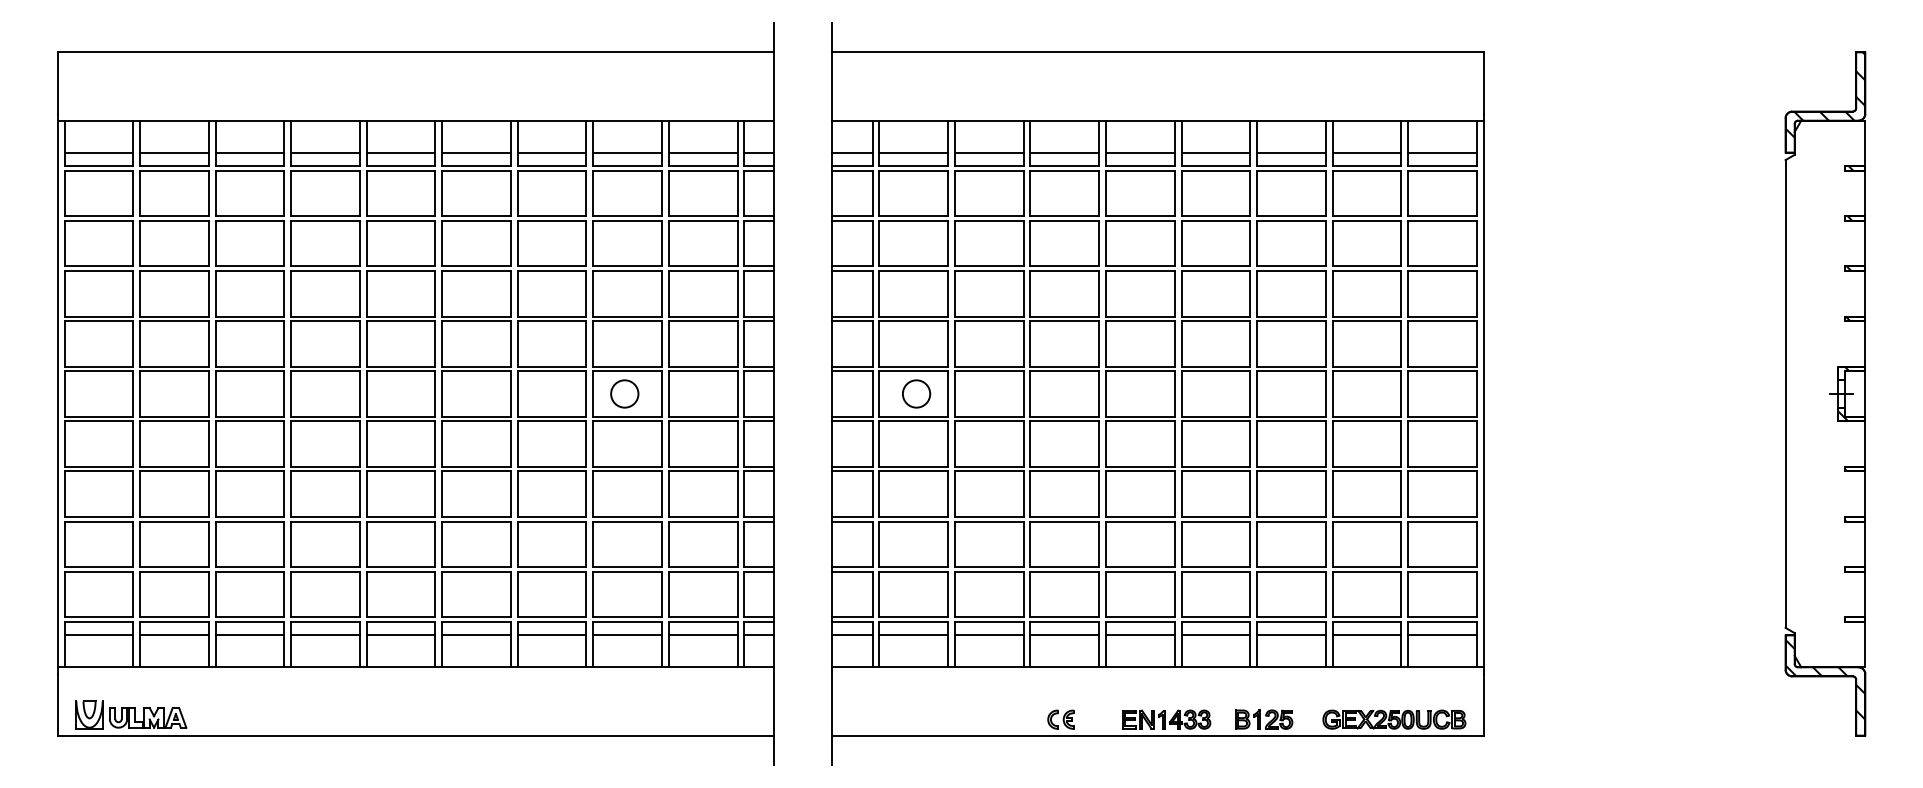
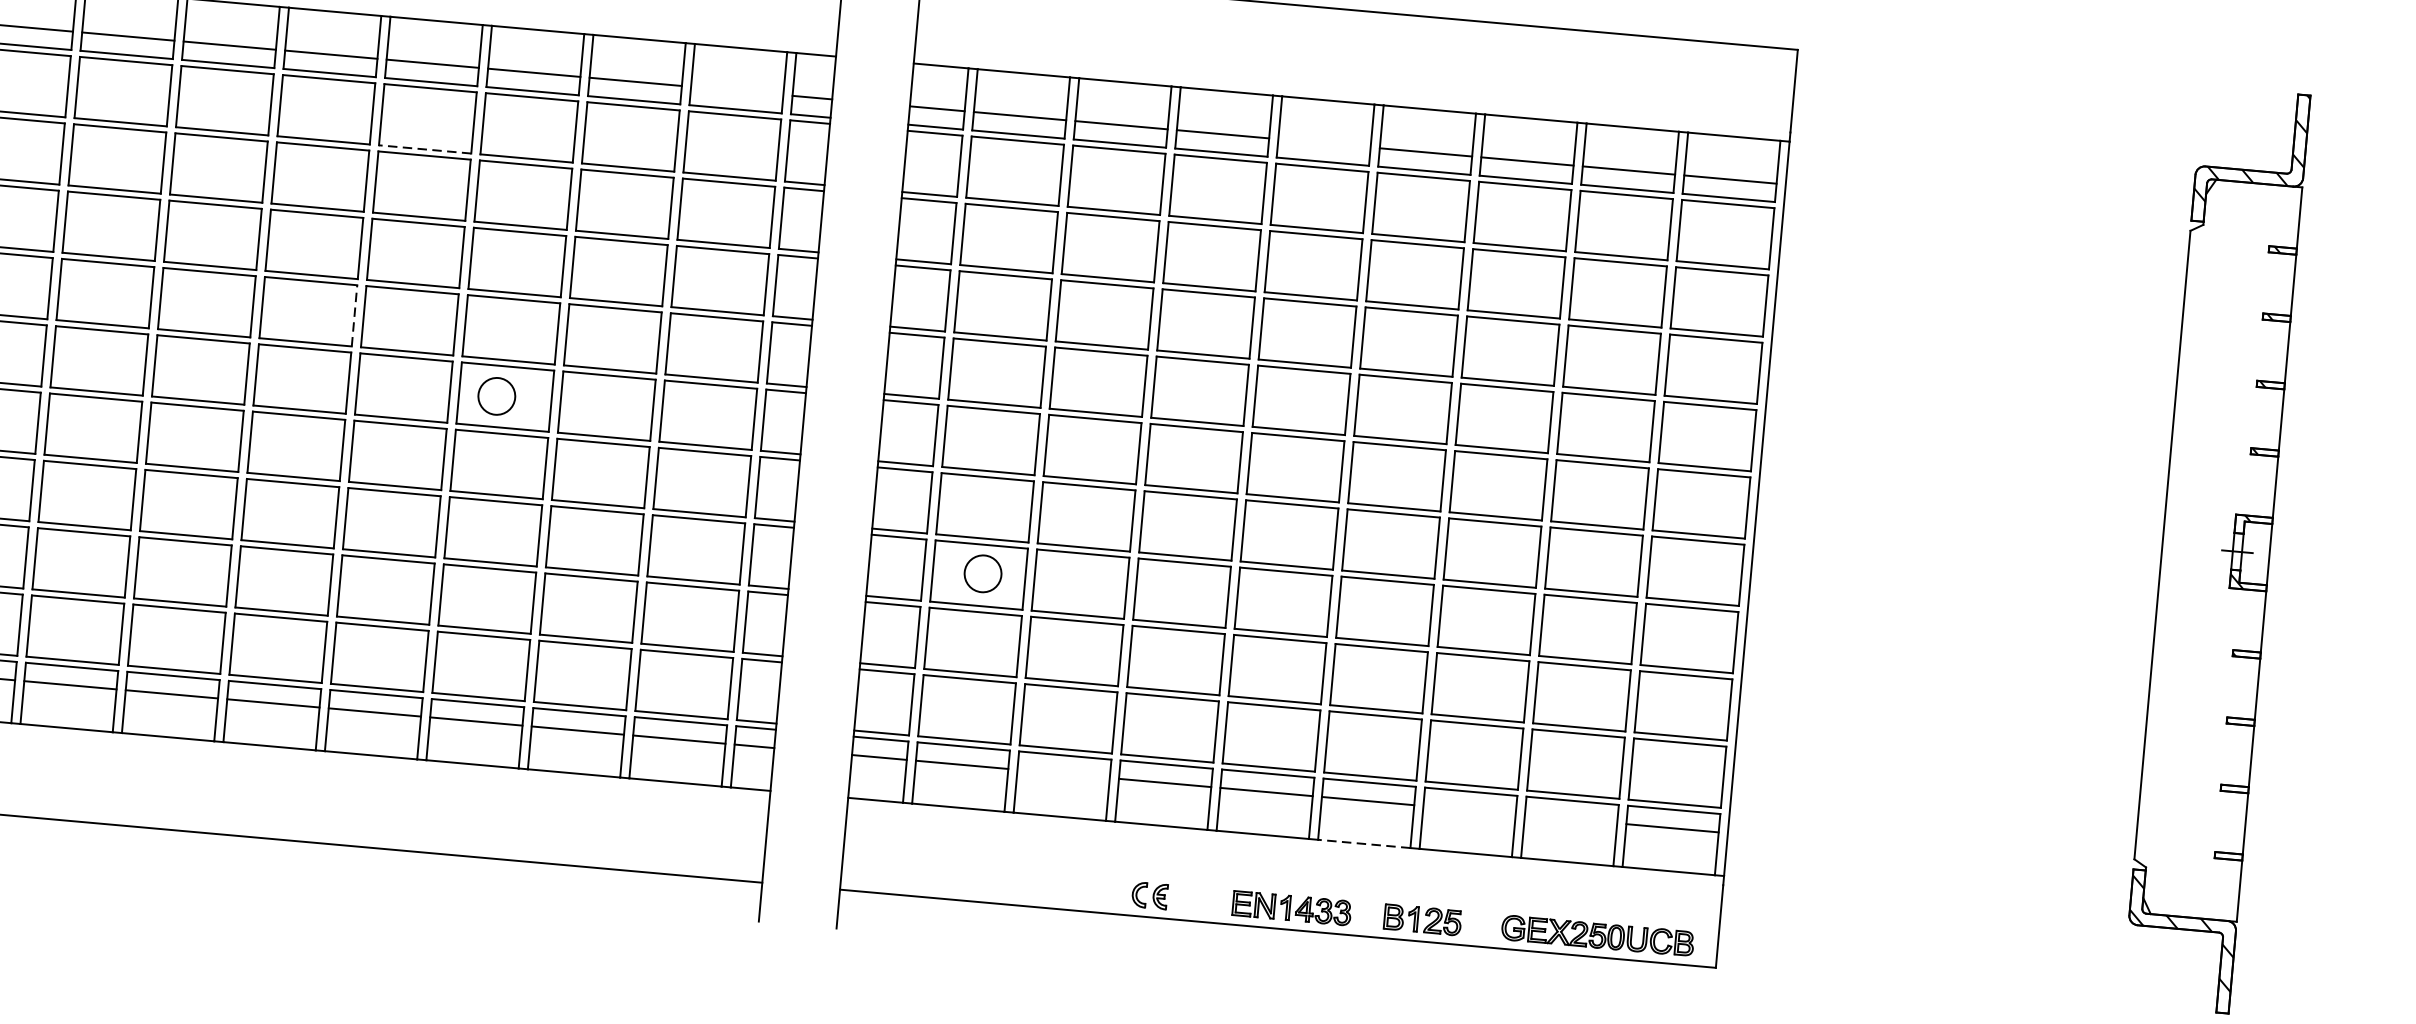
line: (702, 152) -> (736, 90), removed
line: (1139, 152) -> (1323, 143), removed
line: (476, 216) -> (425, 149), solid -> dashed
line: (435, 343) -> (354, 315), solid -> dashed
circle: (624, 393) -> (496, 395), moved
circle: (916, 393) -> (983, 573), moved
line: (988, 635) -> (1062, 773), removed
line: (1291, 635) -> (1469, 810), removed
line: (1366, 635) -> (1570, 819), removed
line: (1215, 667) -> (1363, 844), solid -> dashed

